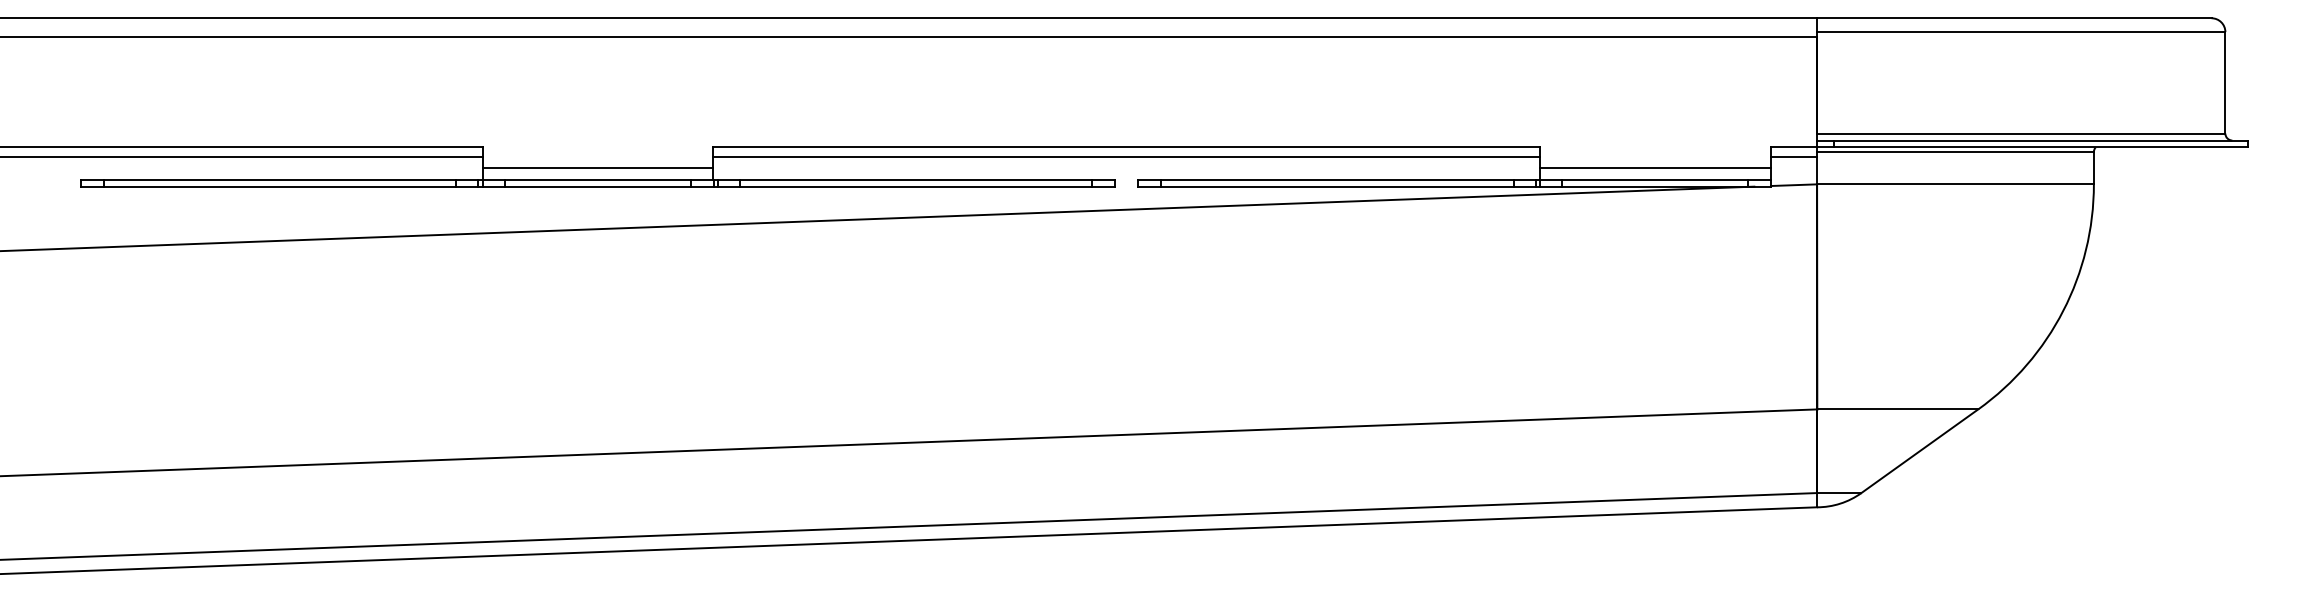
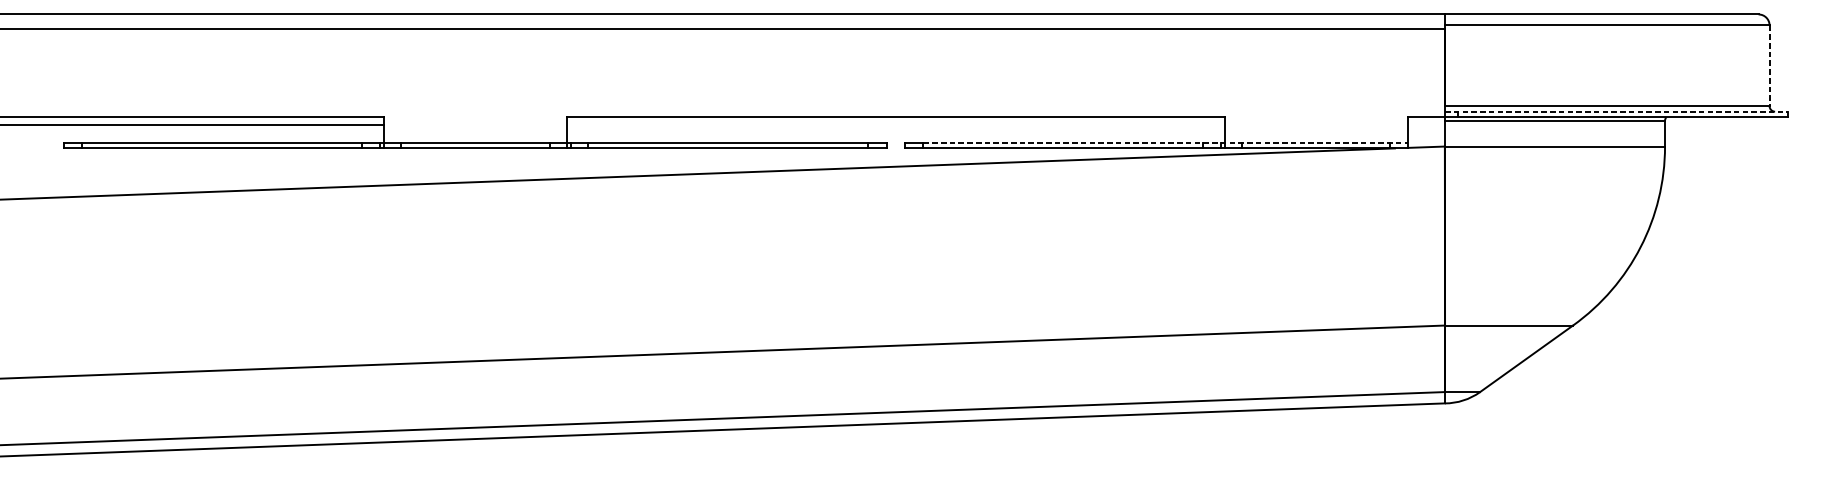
line: (2225, 82) -> (1769, 65), solid -> dashed
line: (2032, 140) -> (1616, 111), solid -> dashed
line: (1126, 156) -> (895, 124), removed
line: (1793, 156) -> (1426, 124), removed
line: (597, 168) -> (474, 133), removed
line: (1655, 168) -> (1316, 133), removed
line: (1466, 179) -> (1166, 142), solid -> dashed

